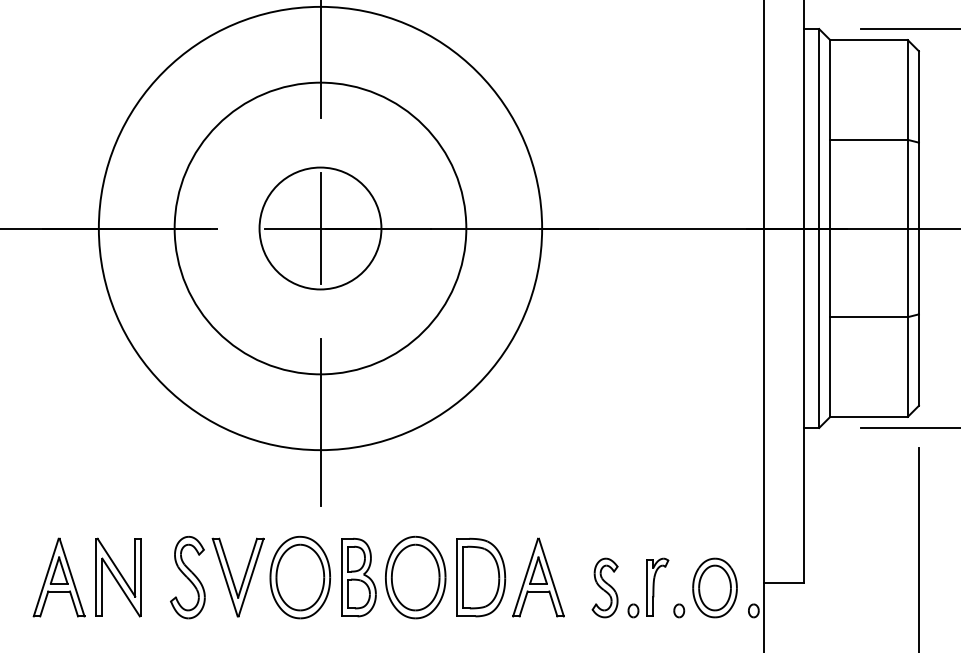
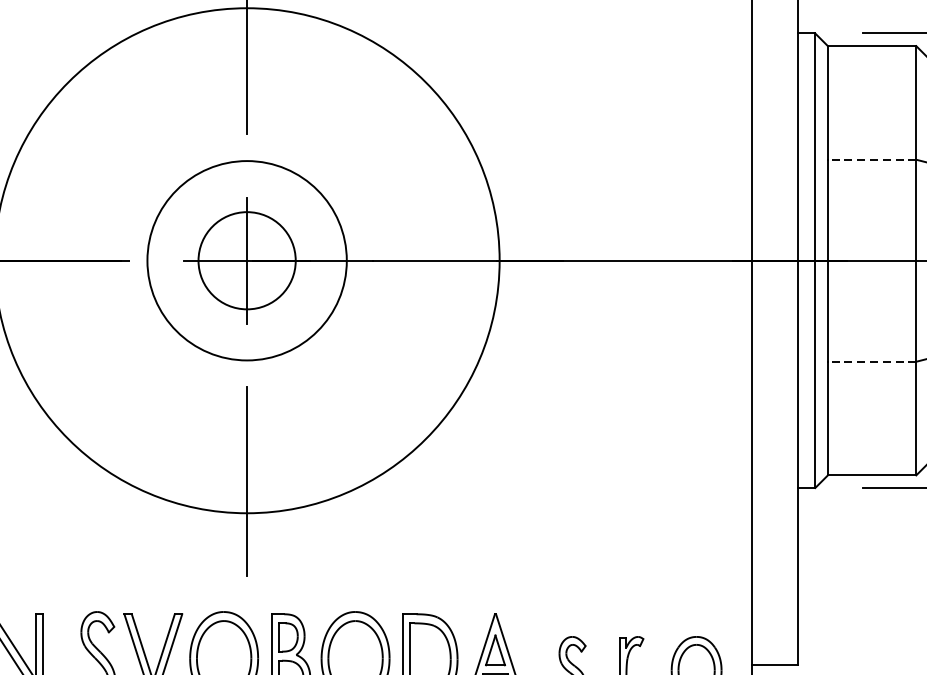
line: (869, 139) -> (872, 159), solid -> dashed
circle: (320, 228) -> (247, 260), size x0.6
circle: (320, 228) -> (247, 260), size x0.7
line: (869, 317) -> (872, 362), solid -> dashed

